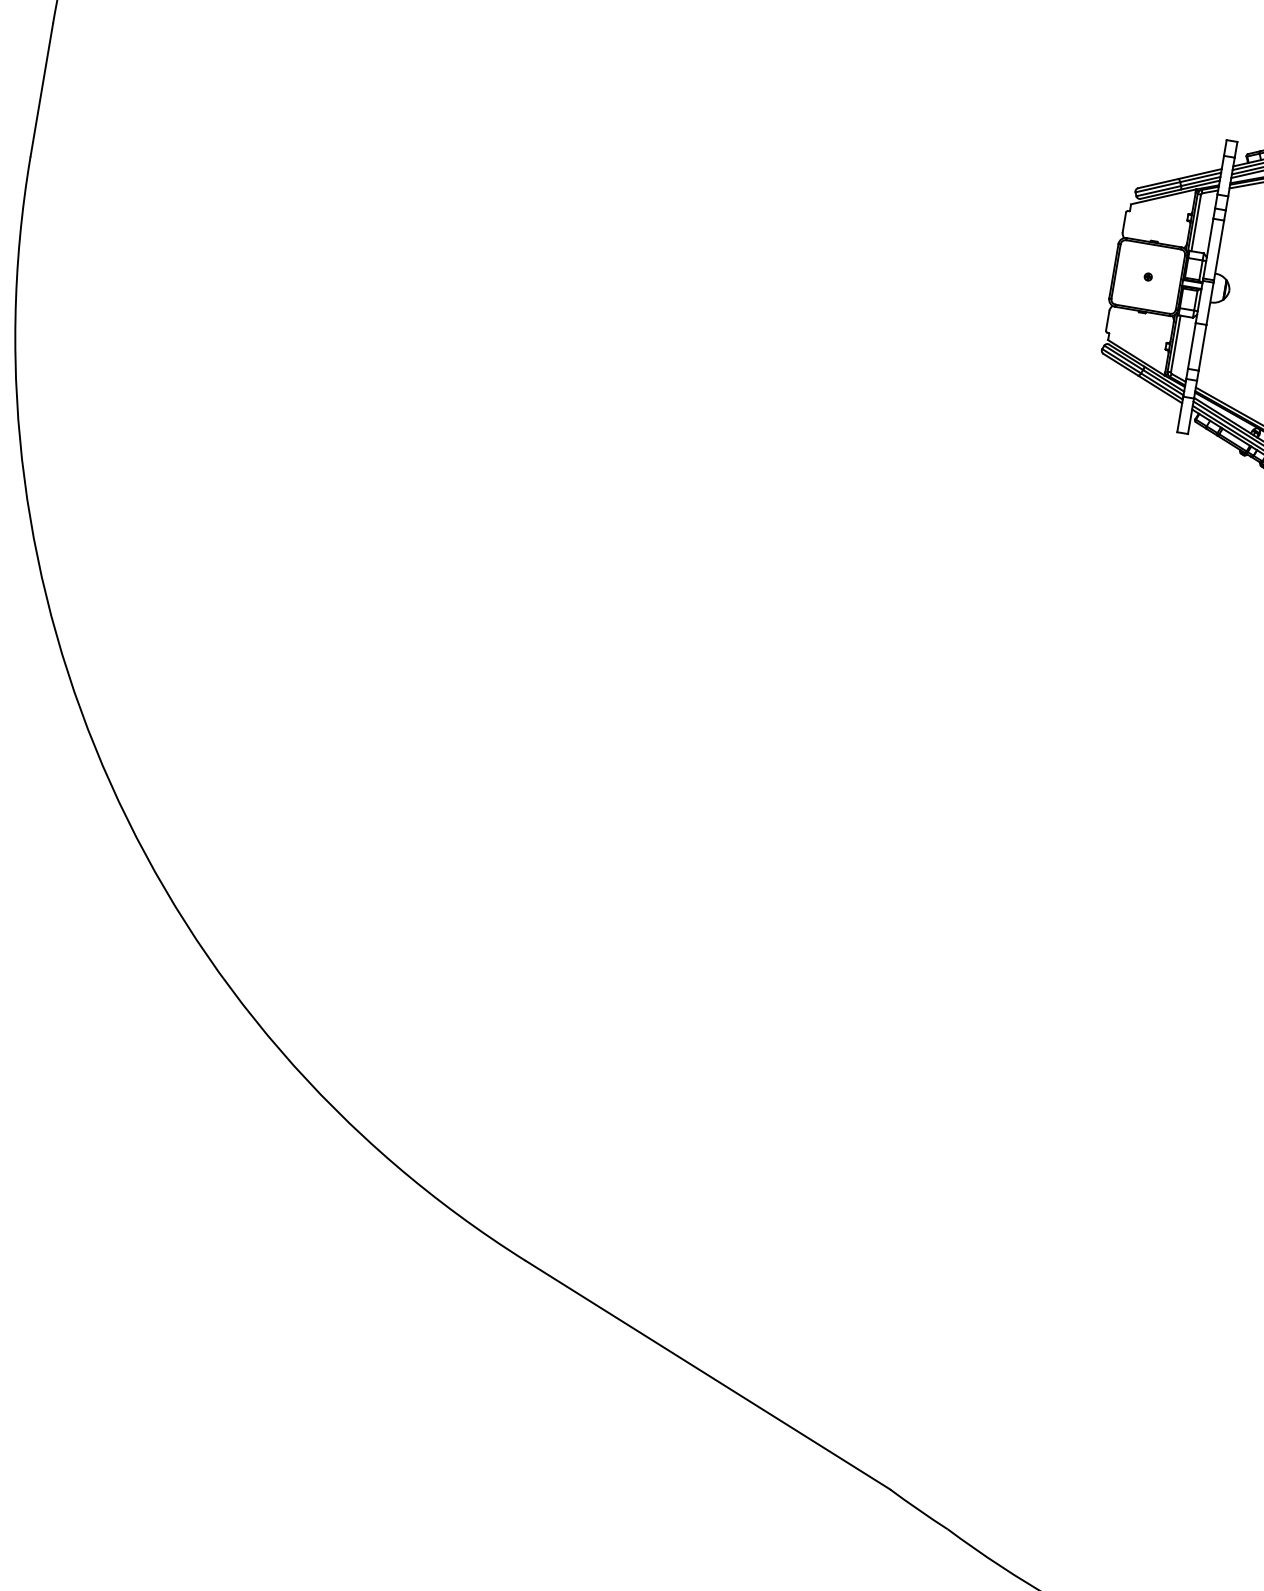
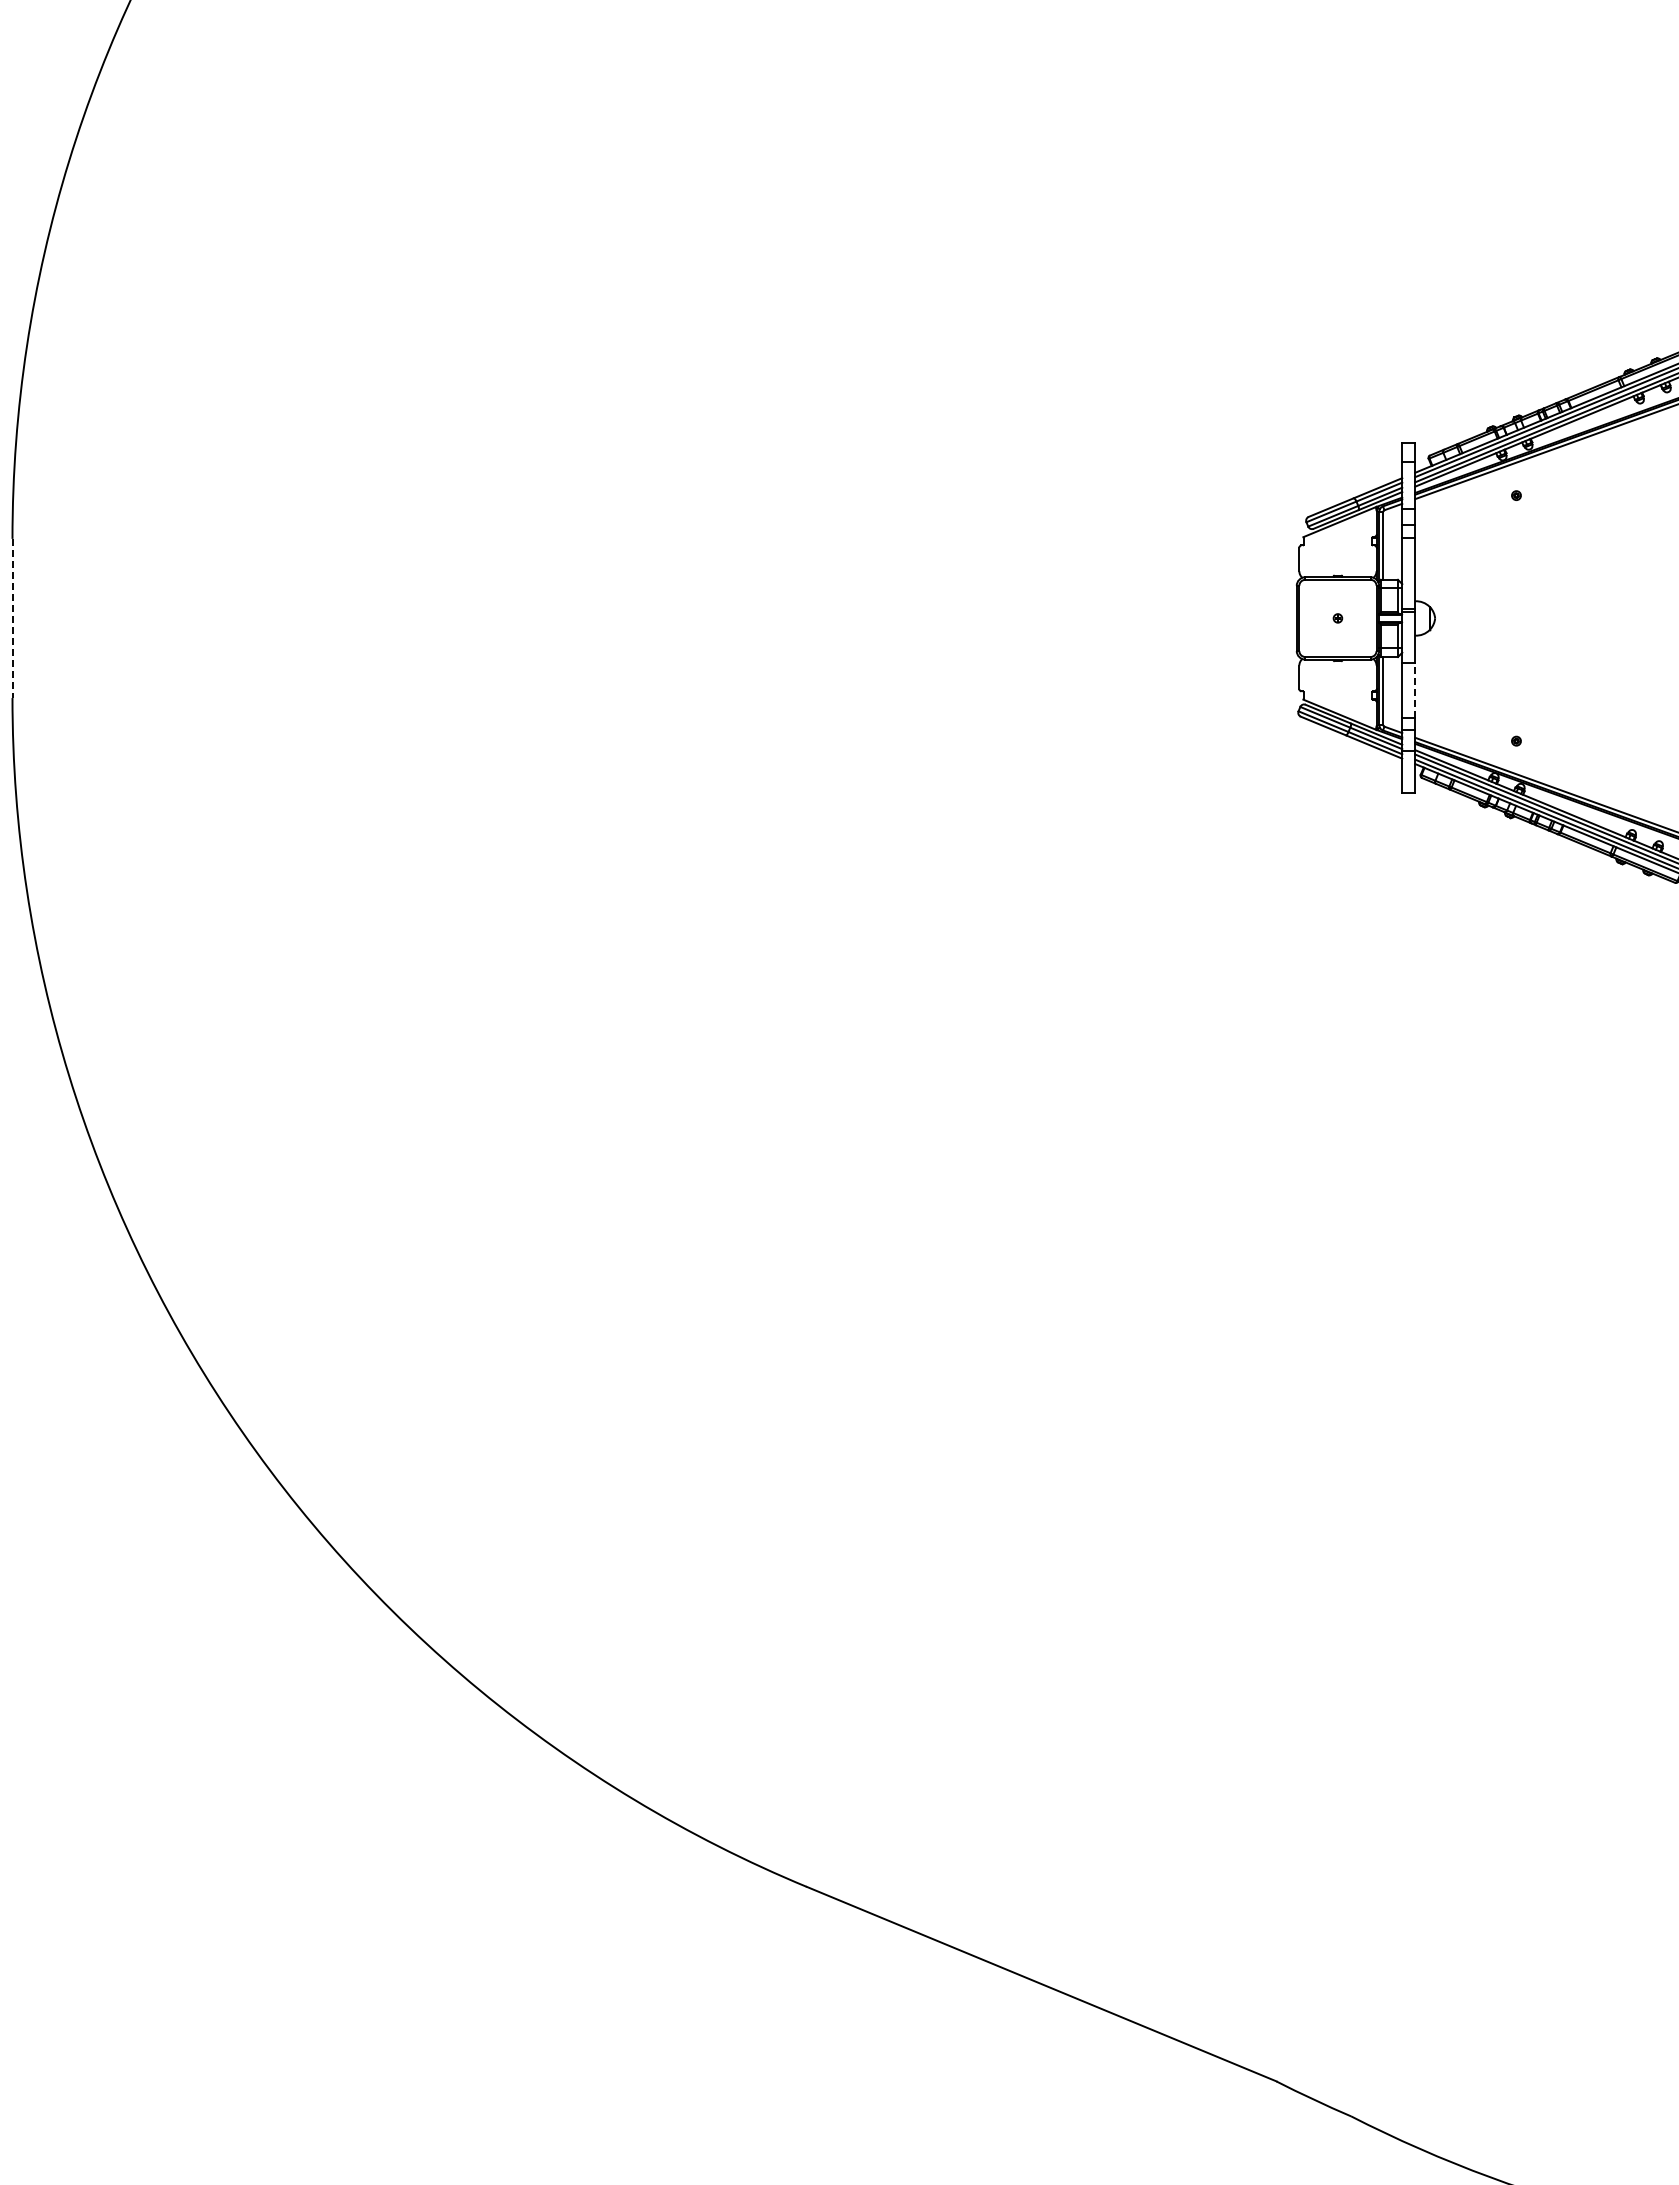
line: (41, 89) -> (12, 618), solid -> dashed
line: (1202, 347) -> (1415, 689), solid -> dashed

